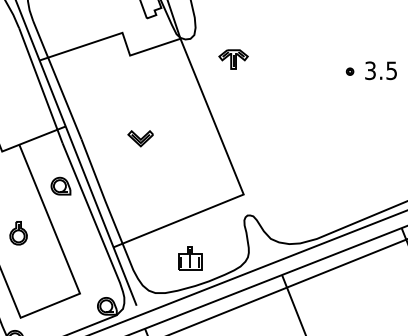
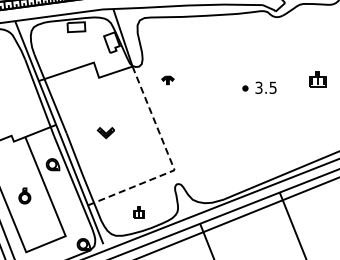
part: (232, 59) -> (167, 80), size x0.6
line: (239, 182) -> (171, 162), solid -> dashed
part: (189, 258) -> (138, 212), size x0.7

